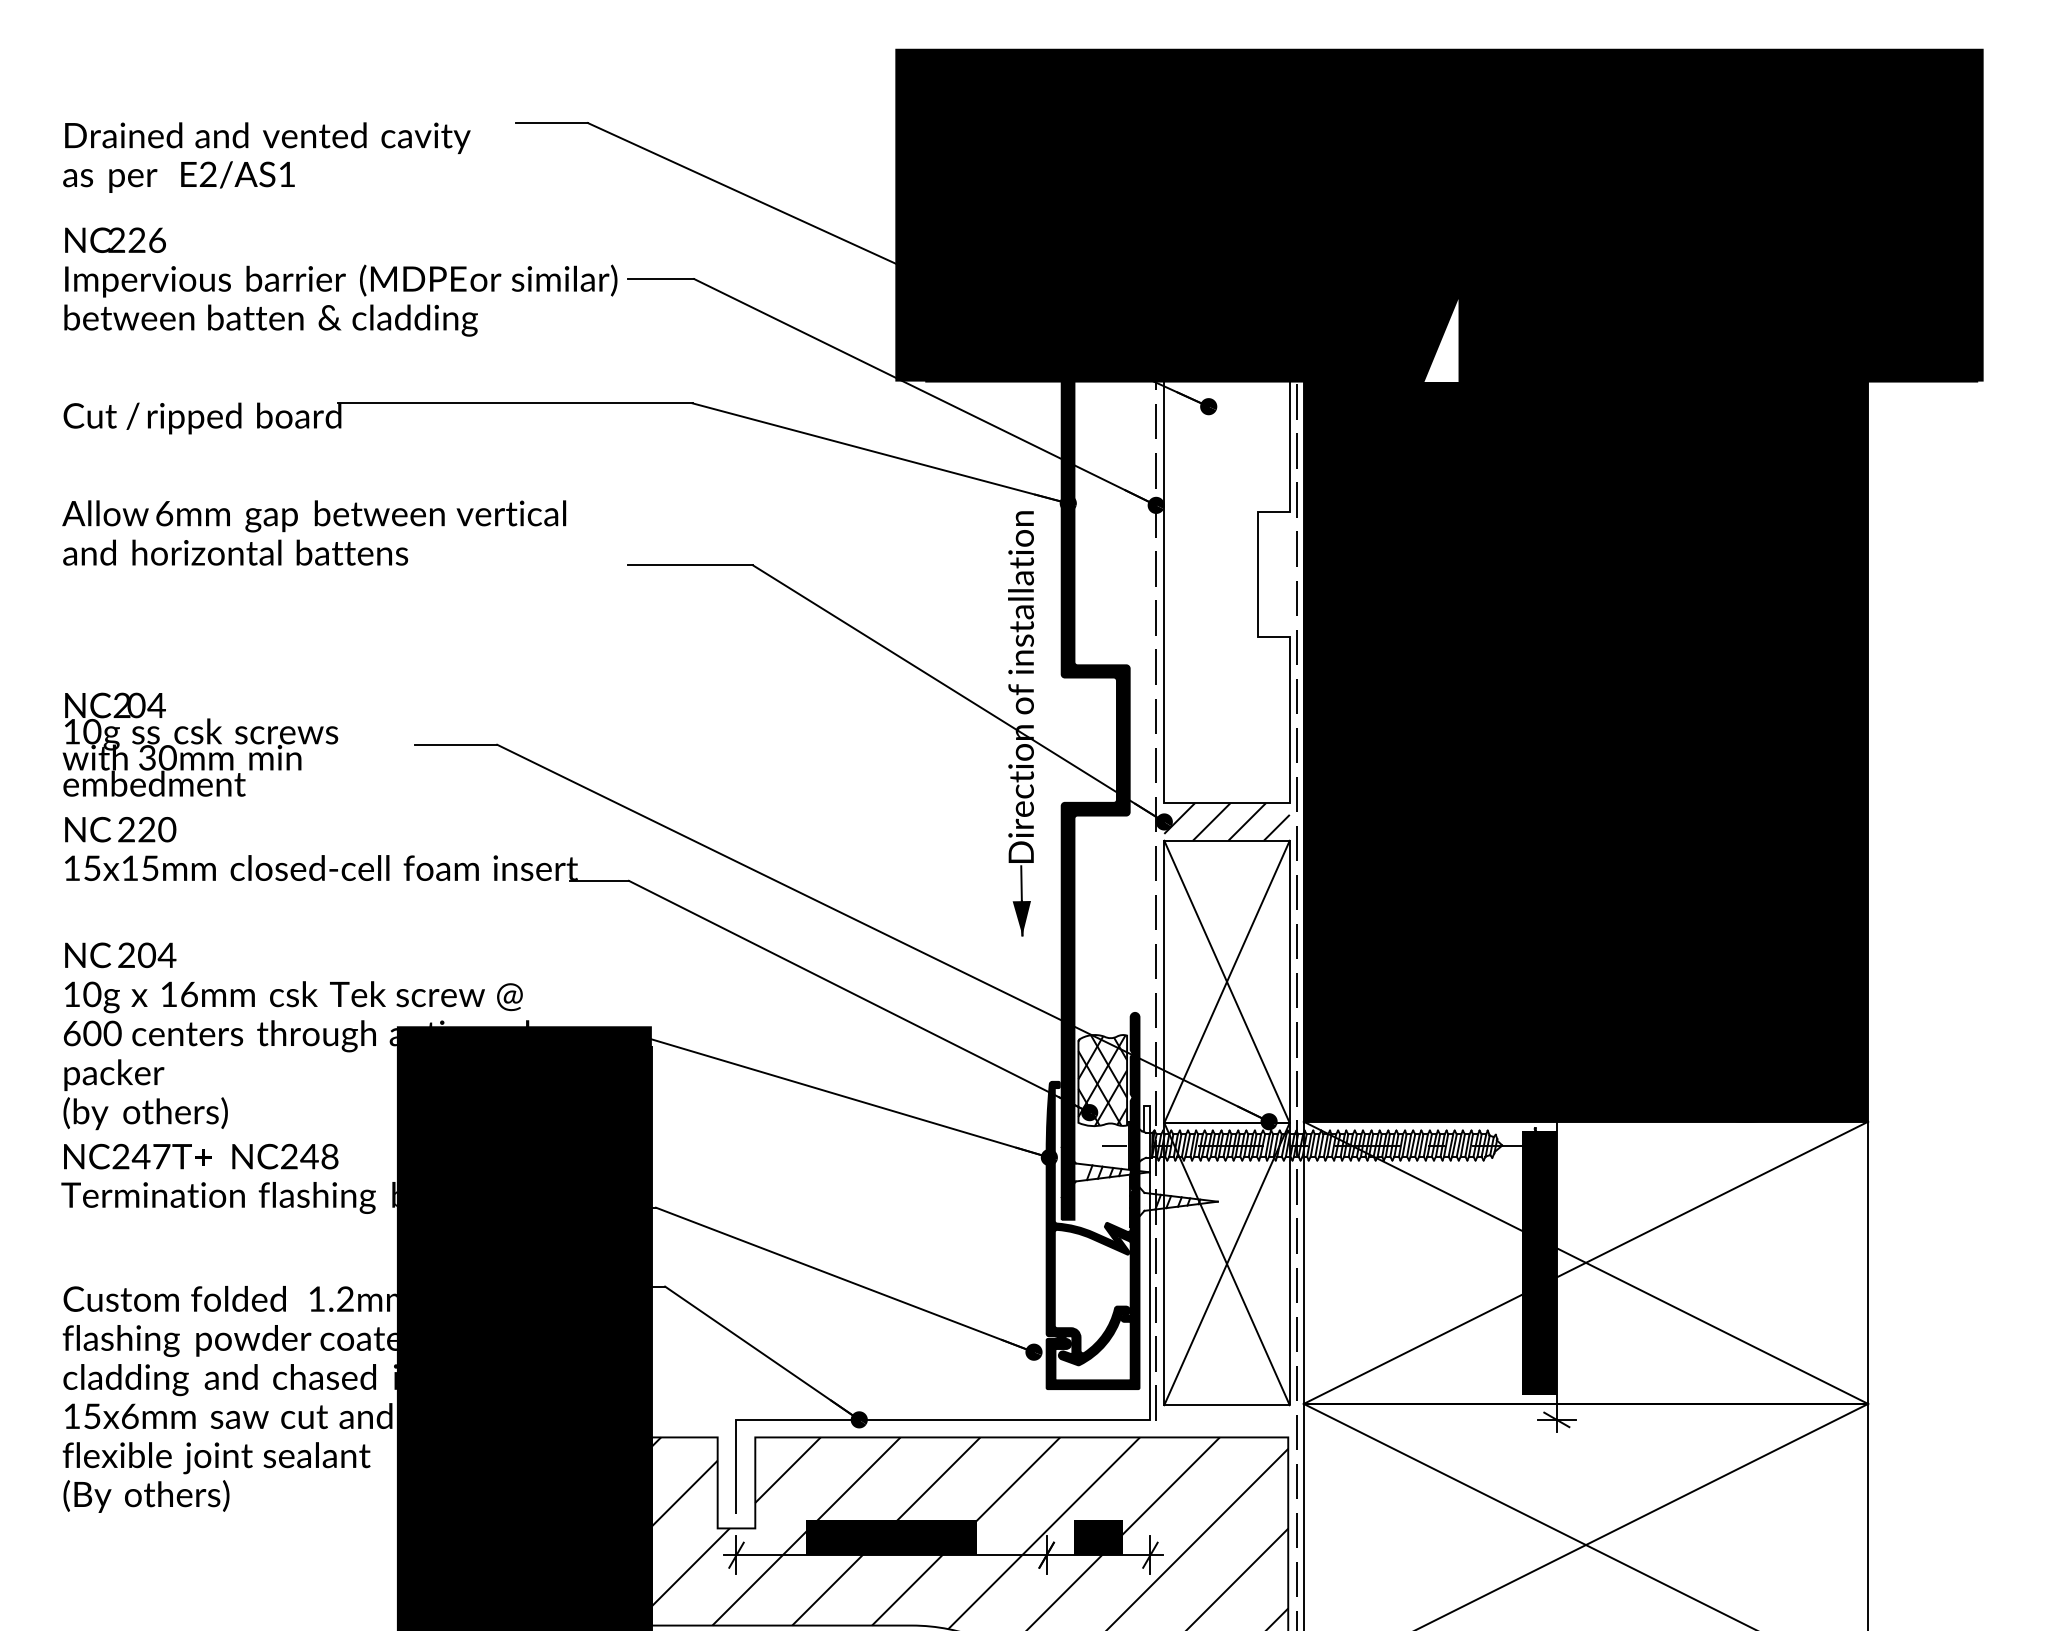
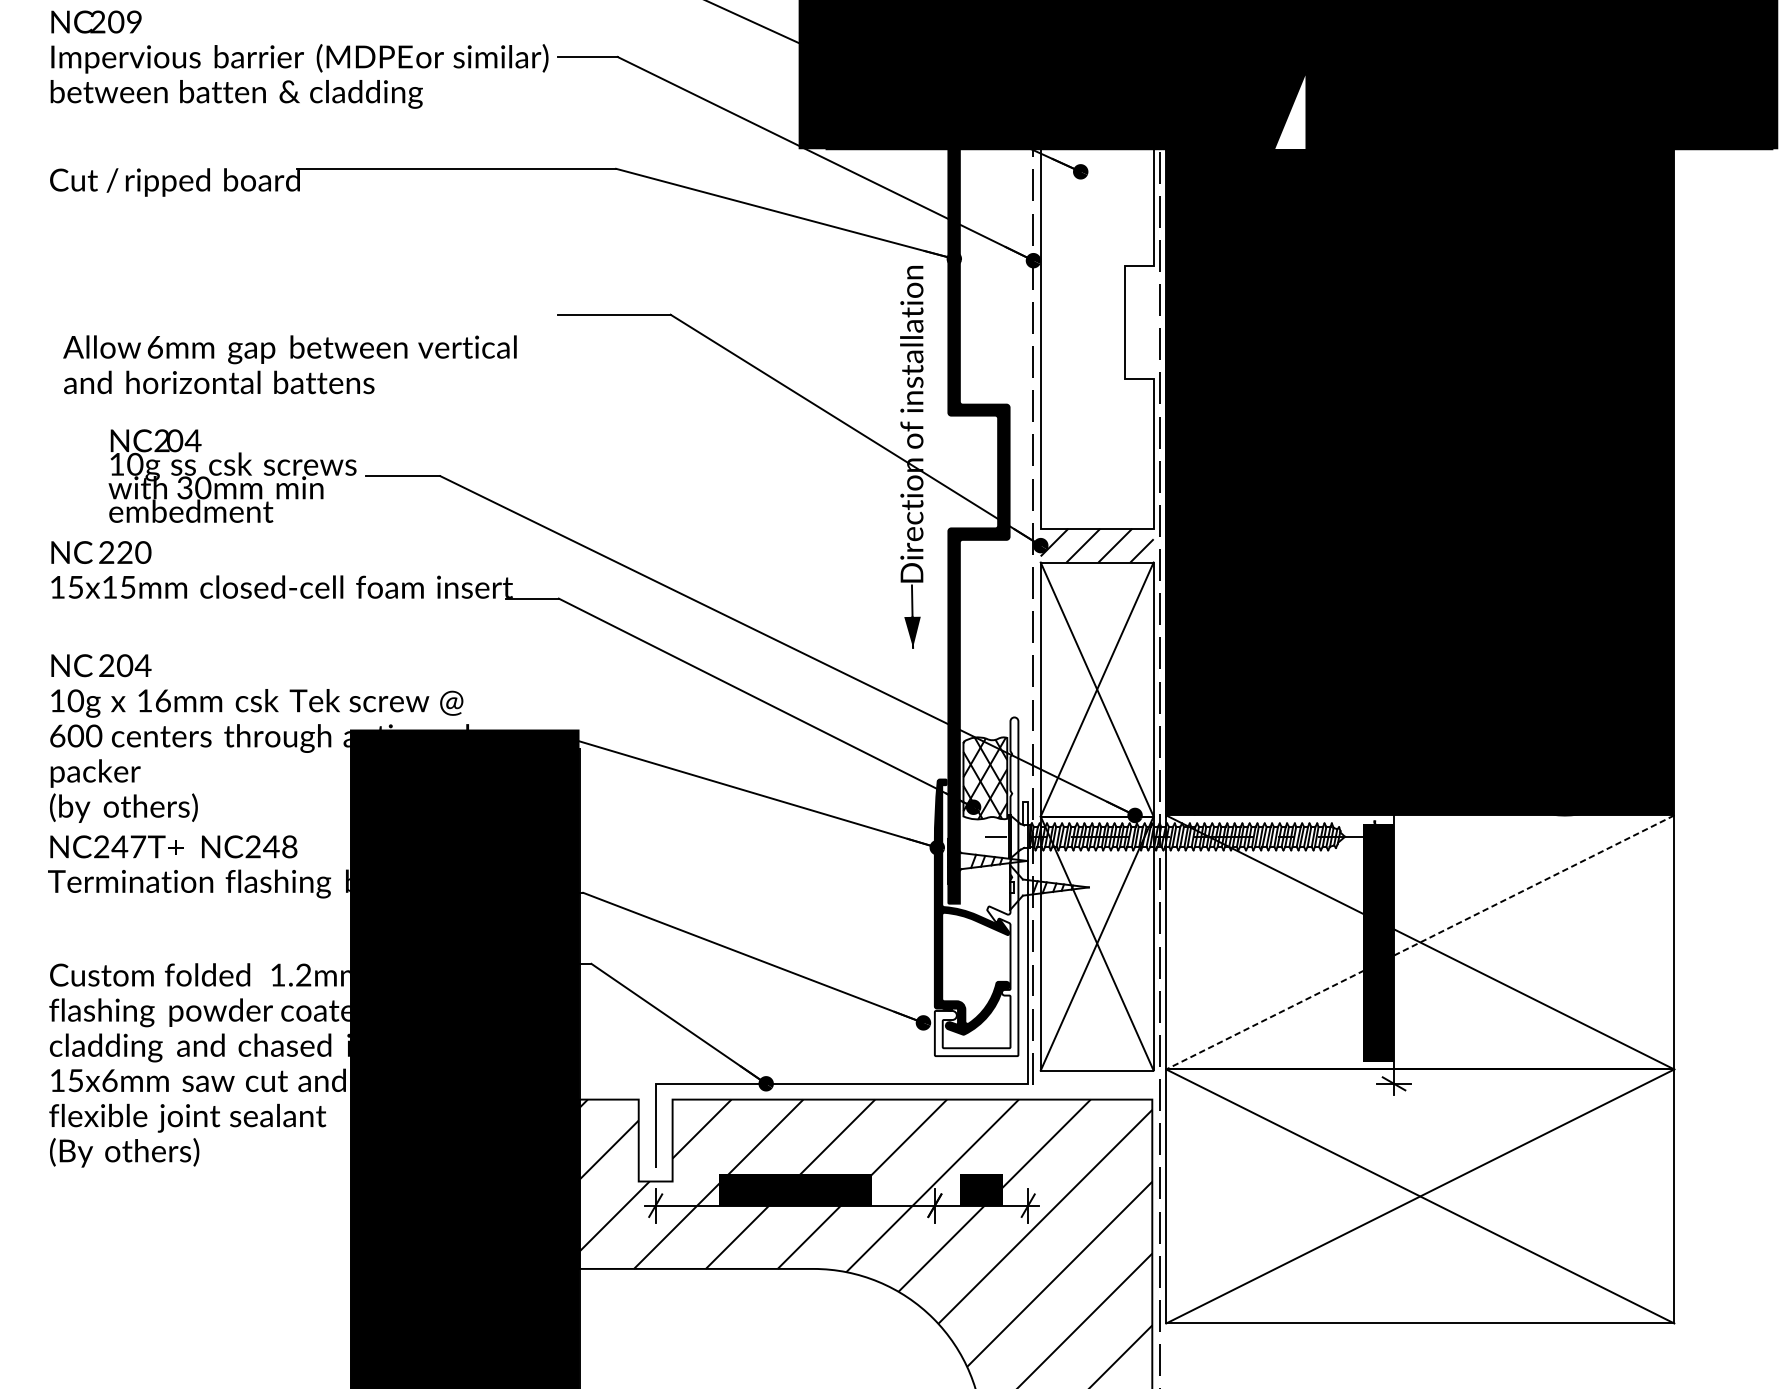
text: (146, 239) -> (124, 21), 226 -> 209
text: (314, 532) -> (290, 364), moved
text: (200, 744) -> (232, 475), moved
fill: (1092, 1200) -> (976, 886), removed
line: (1585, 1262) -> (1419, 942), solid -> dashed

